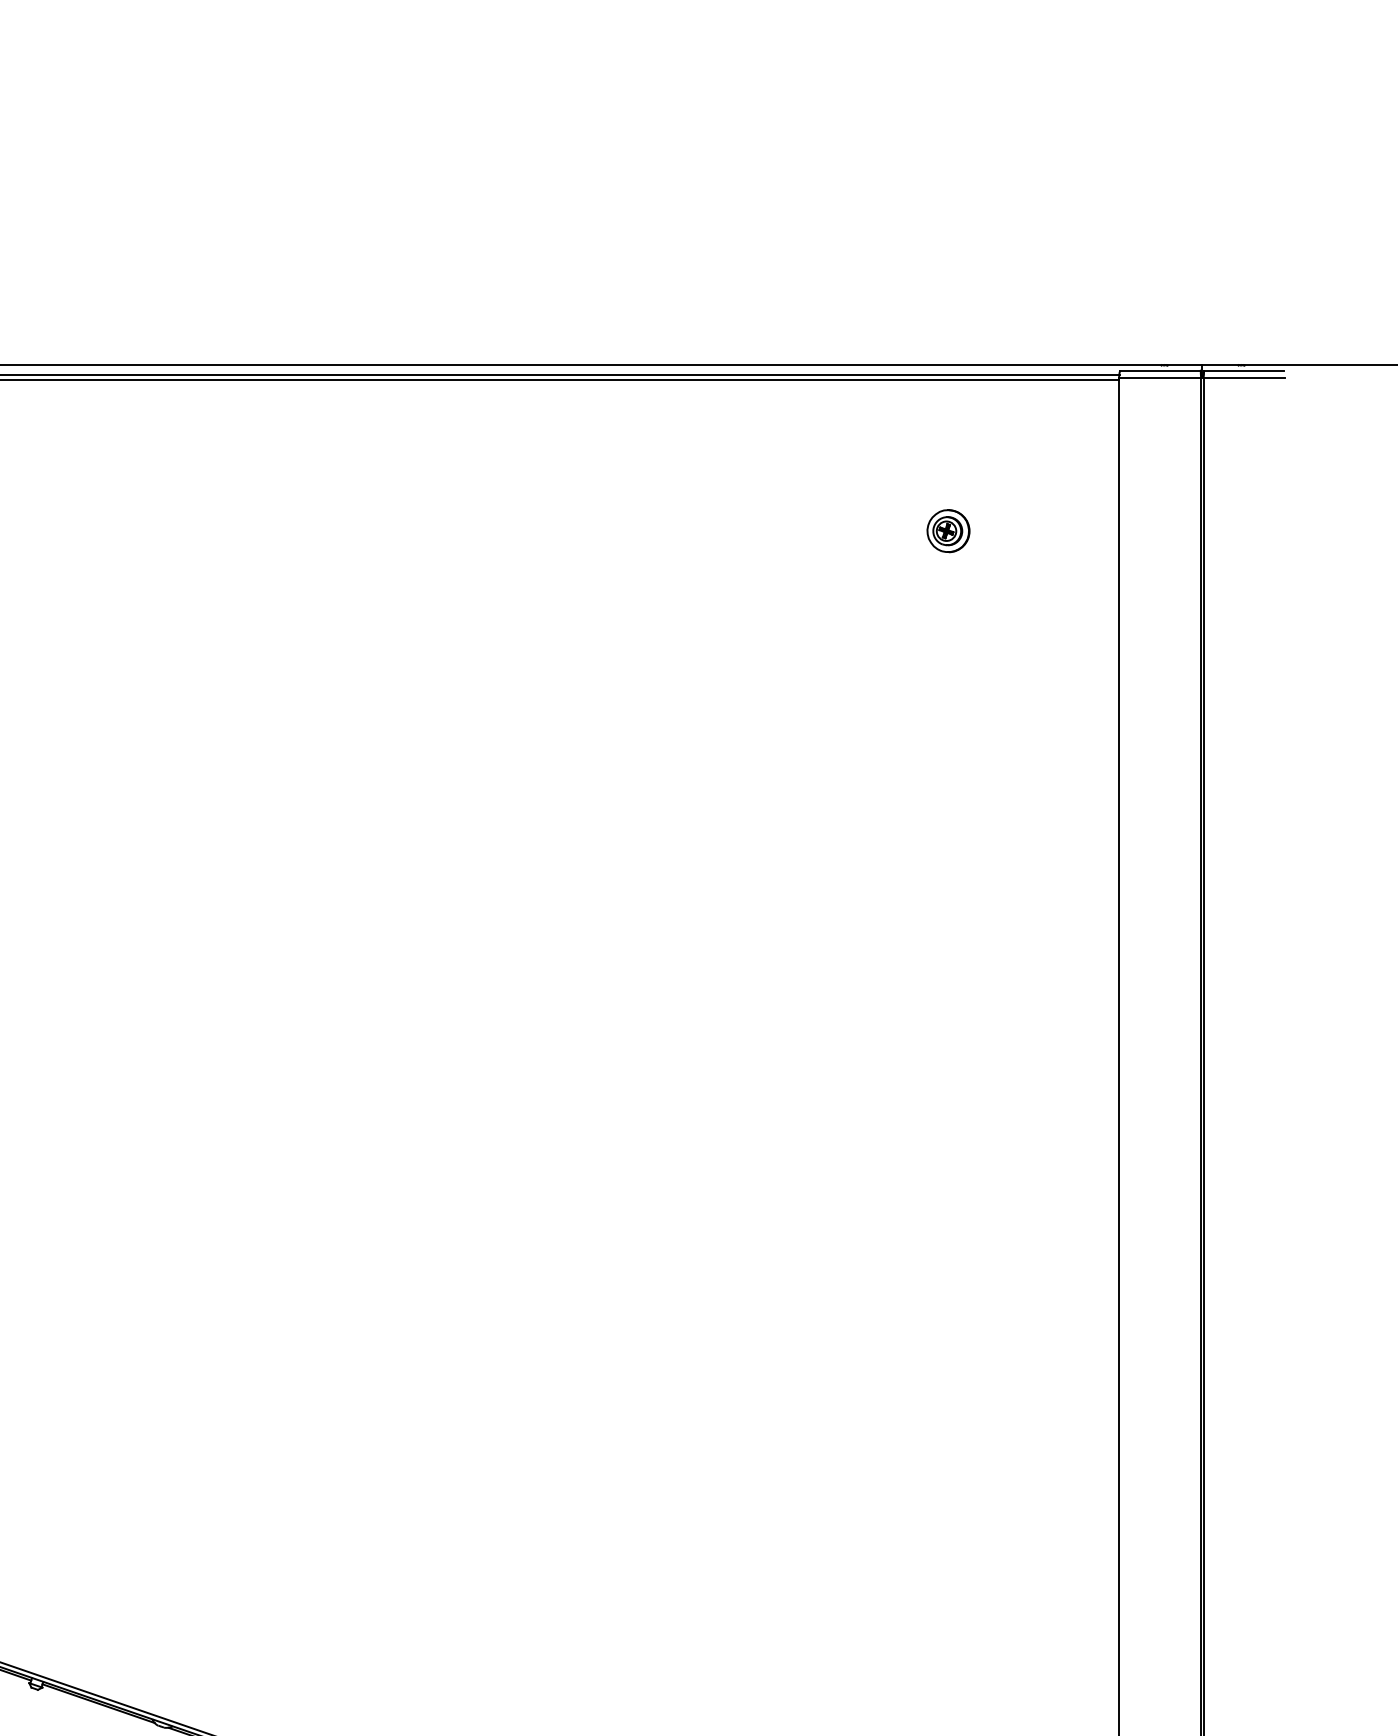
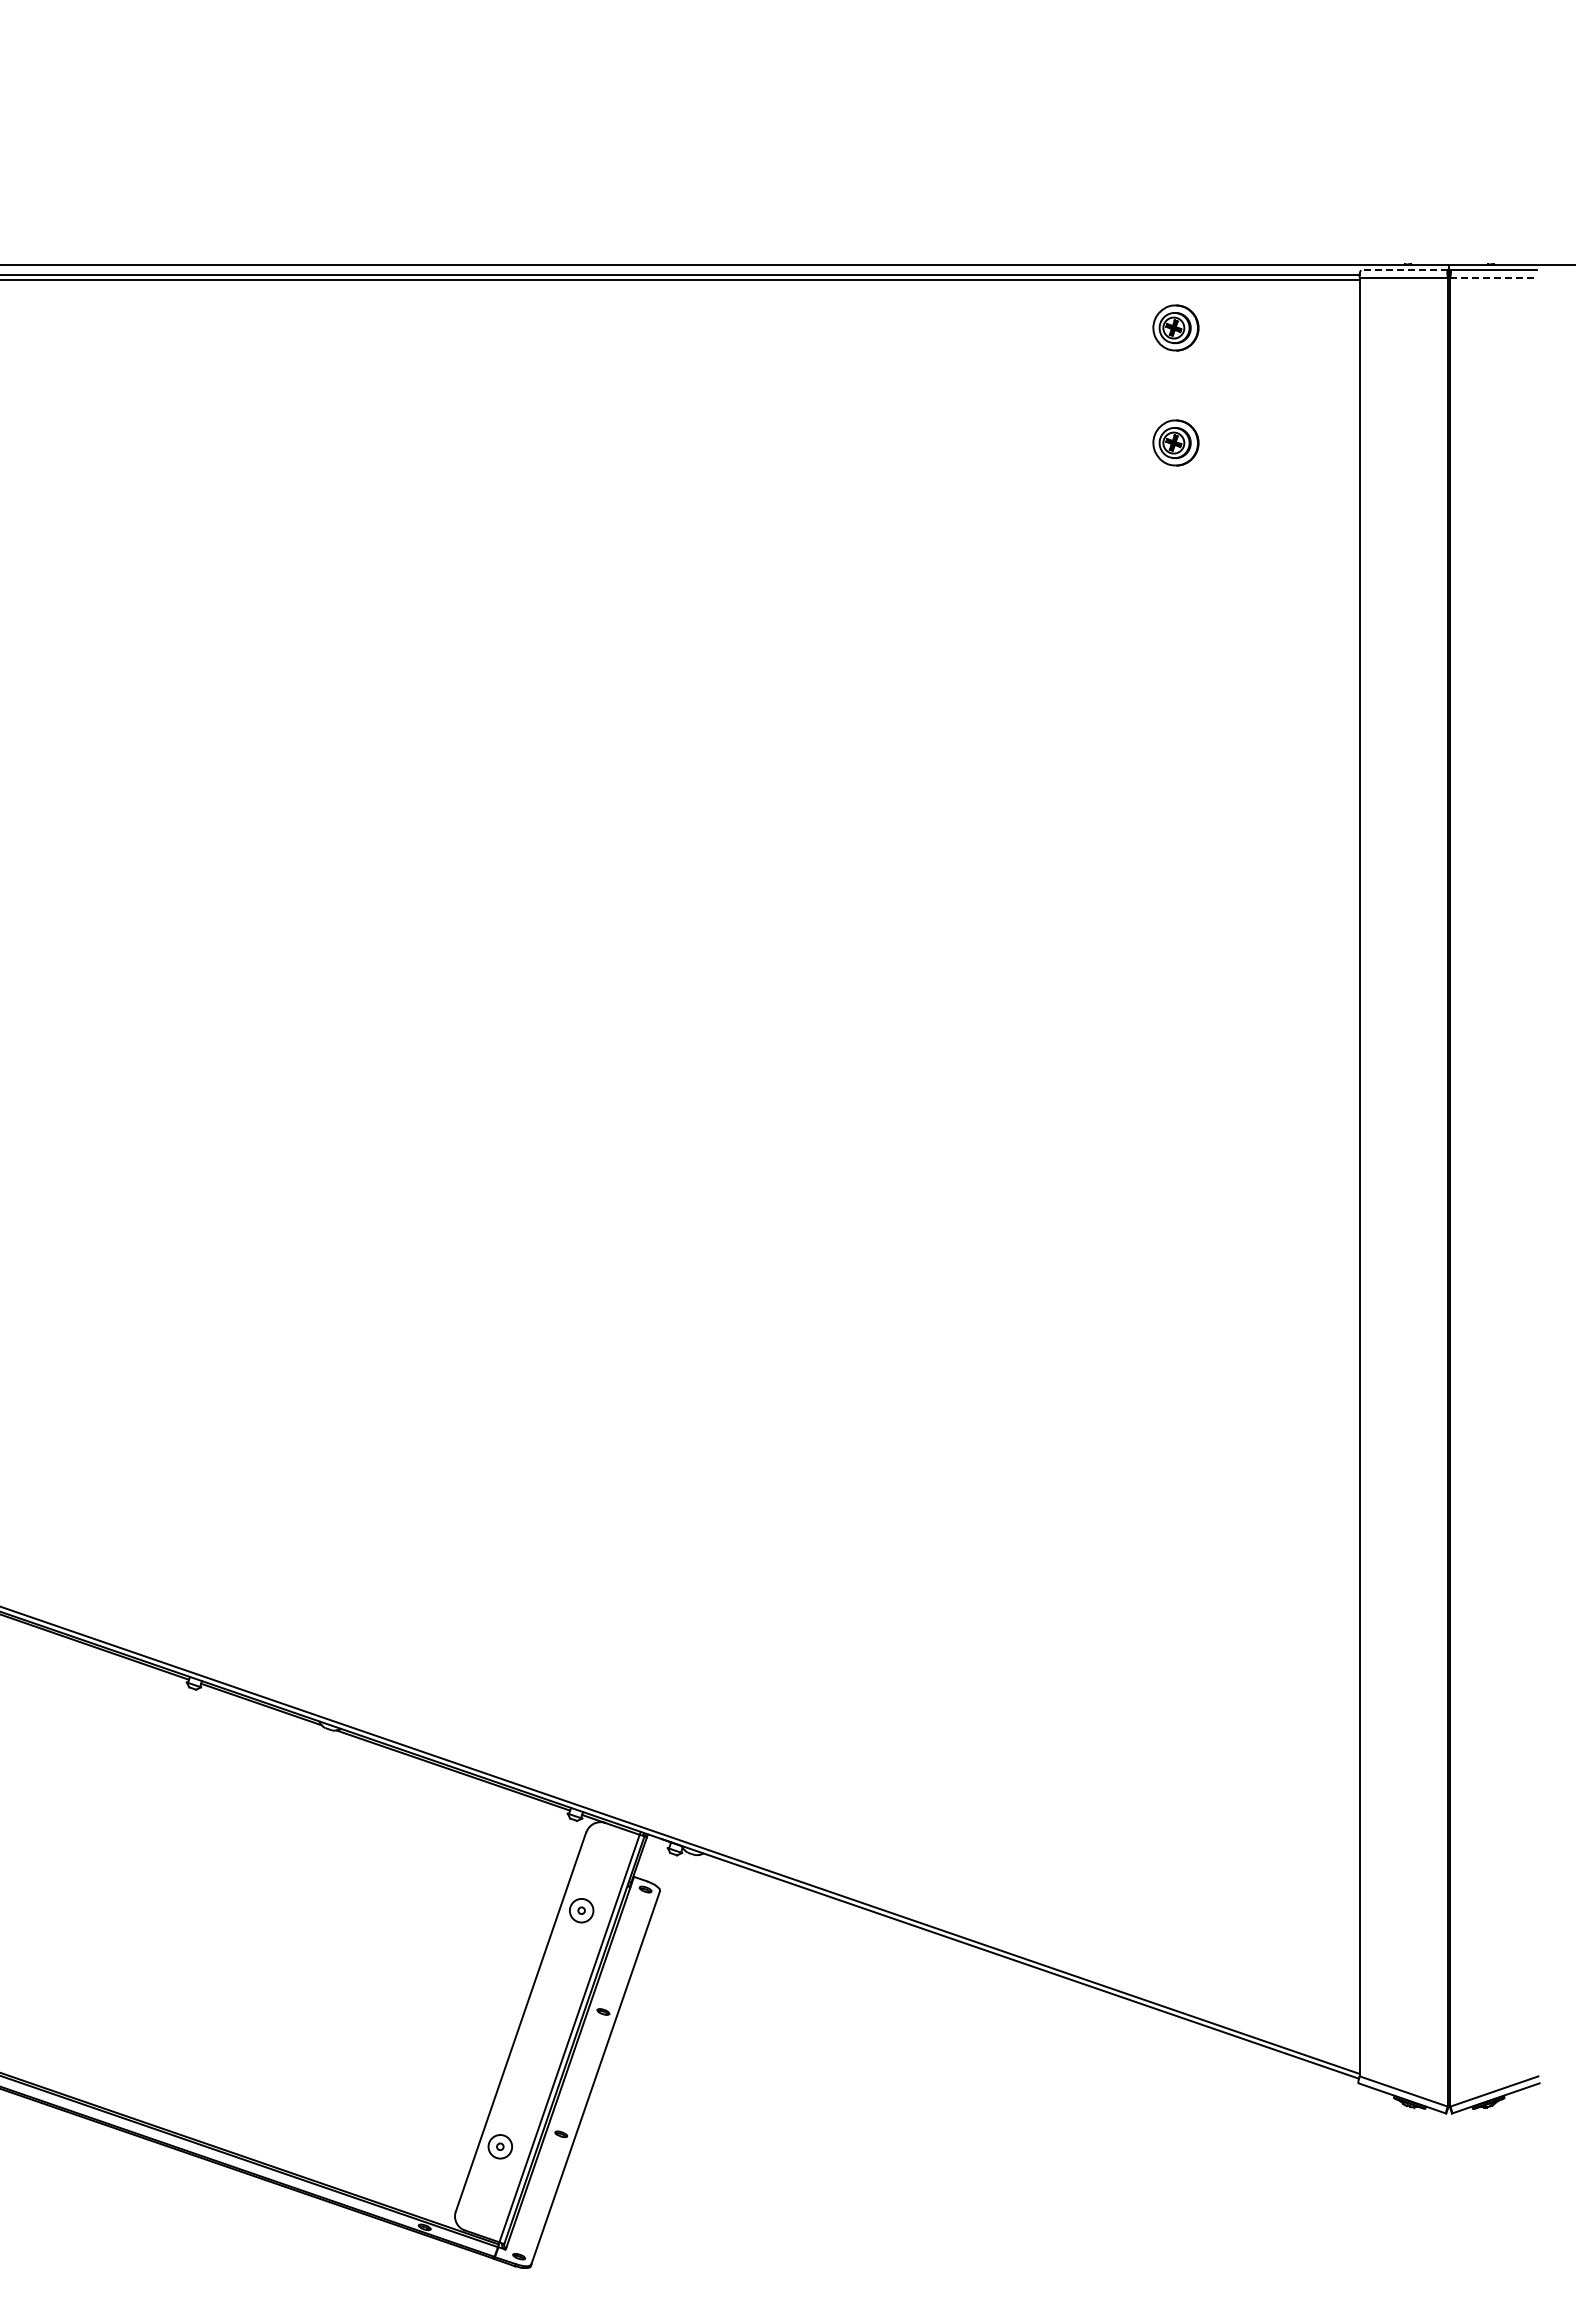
line: (1159, 370) -> (1403, 270), solid -> dashed
line: (1244, 377) -> (1494, 277), solid -> dashed
part: (948, 423) -> (1175, 327), added

